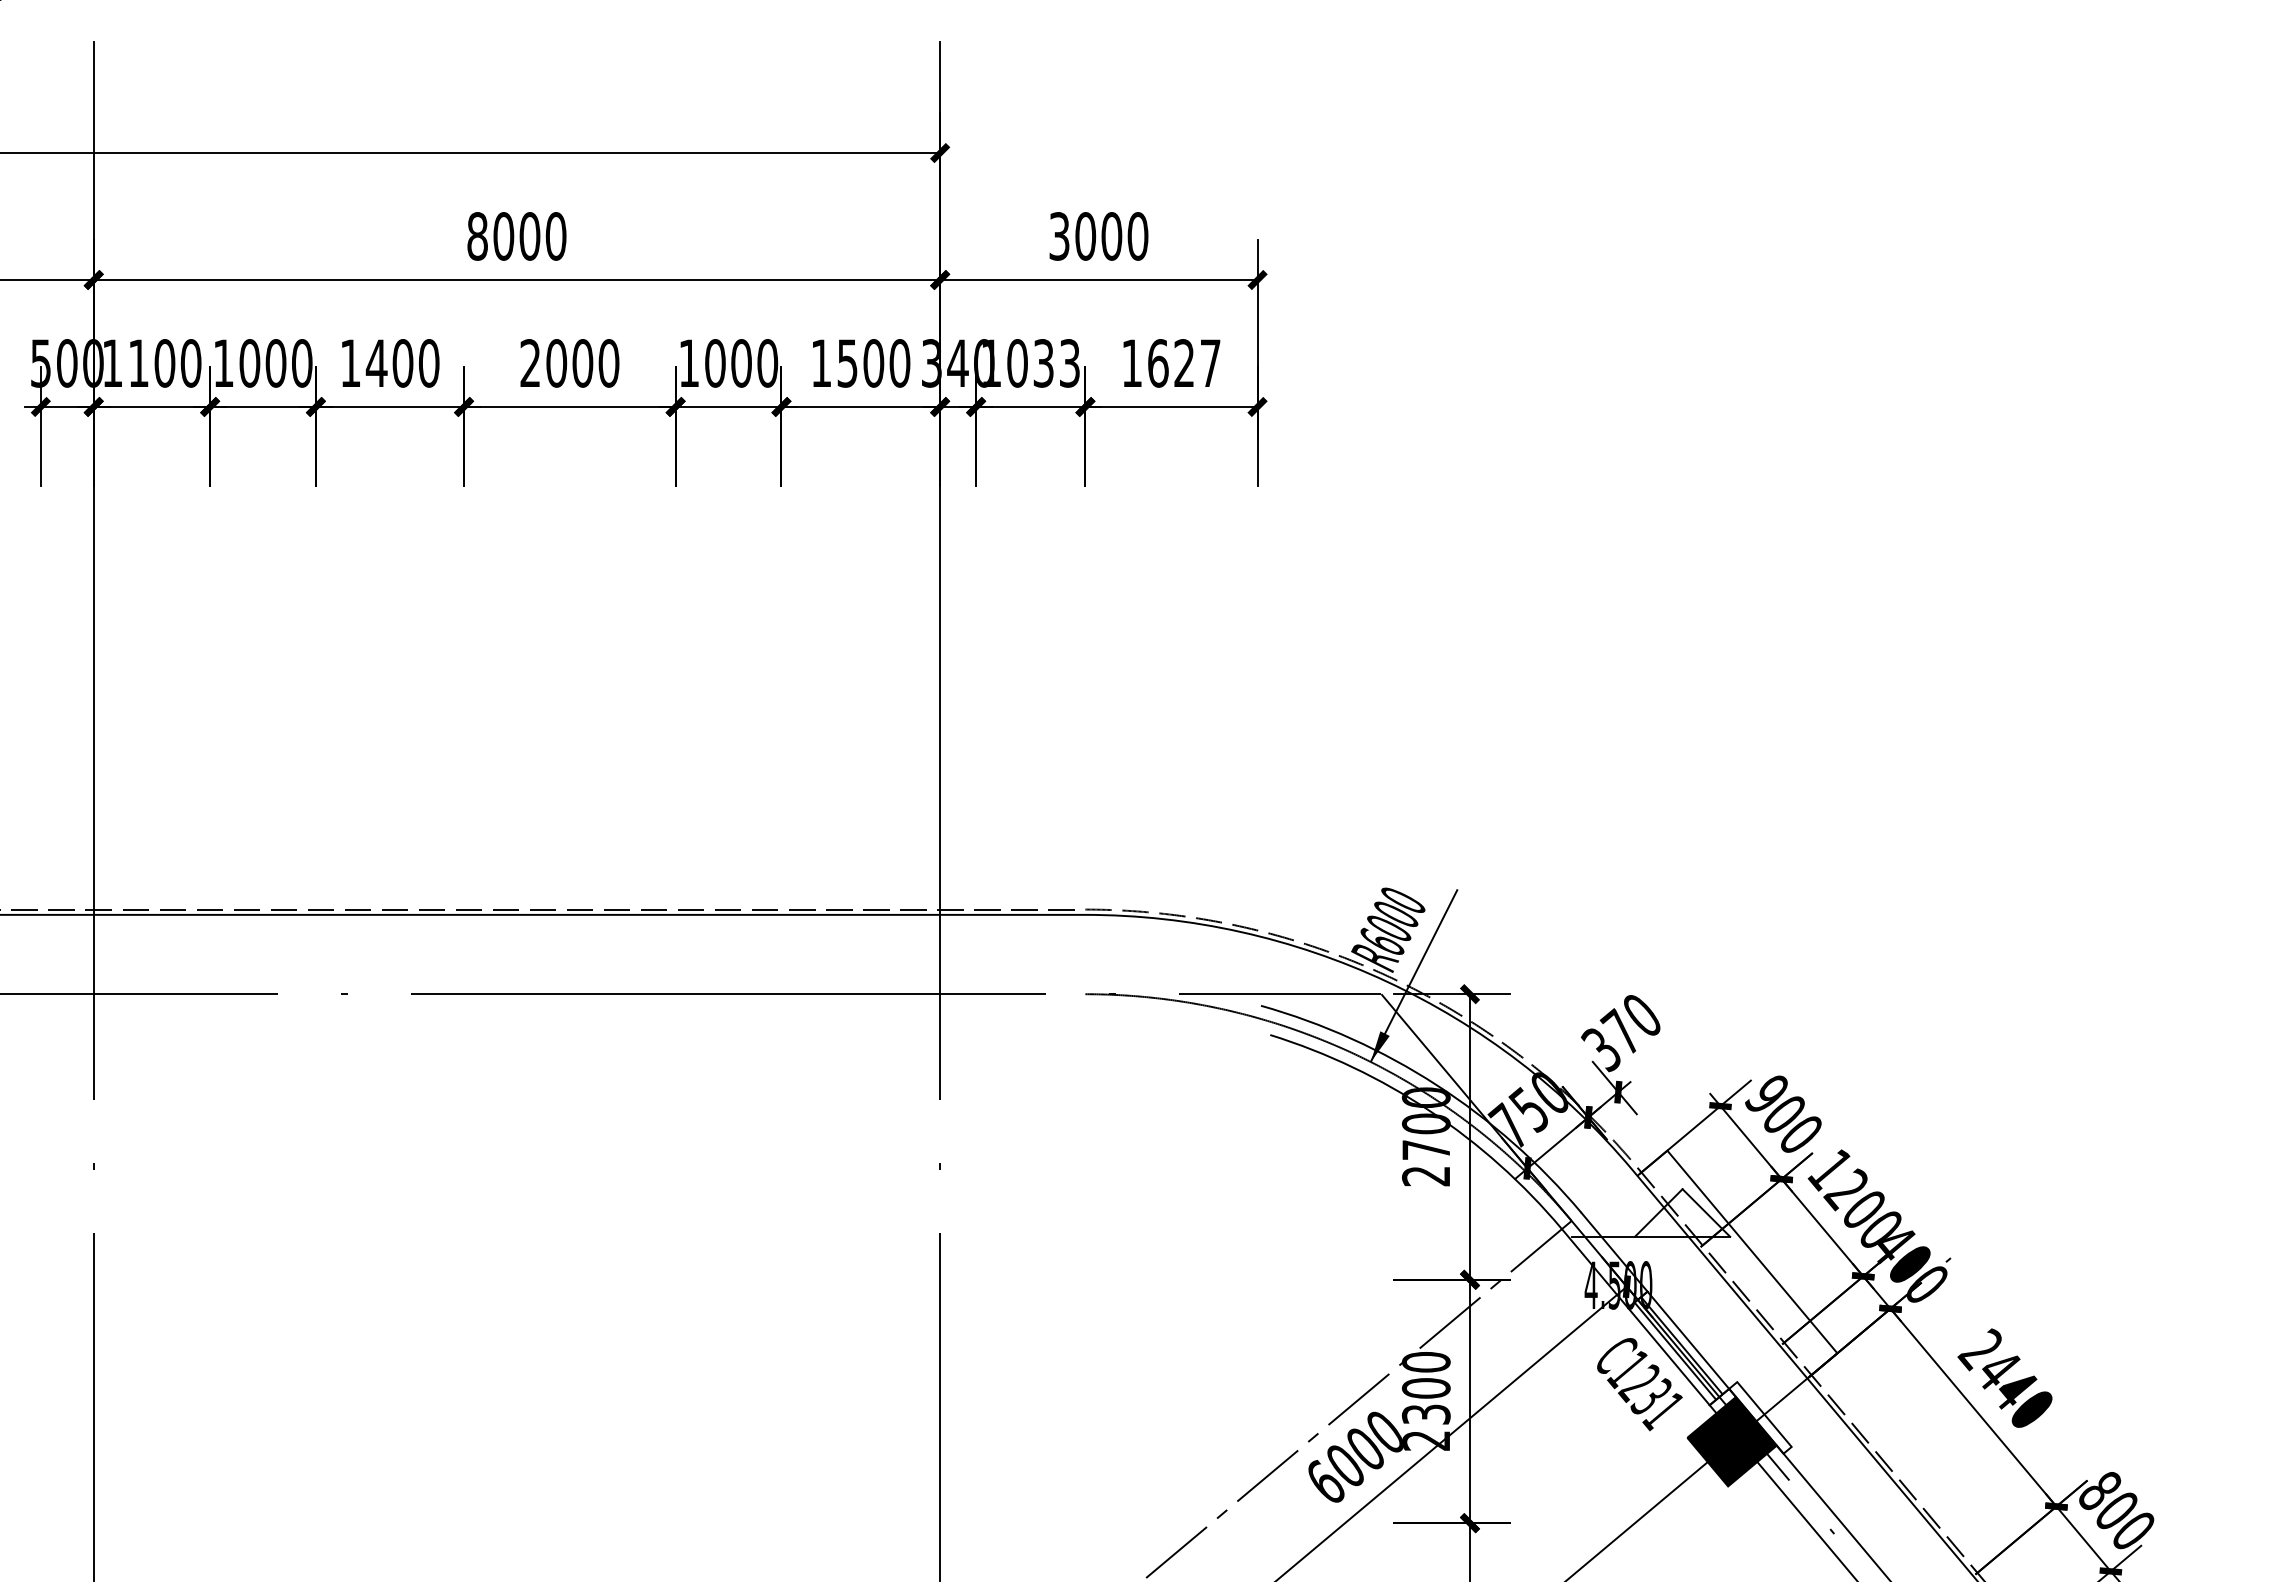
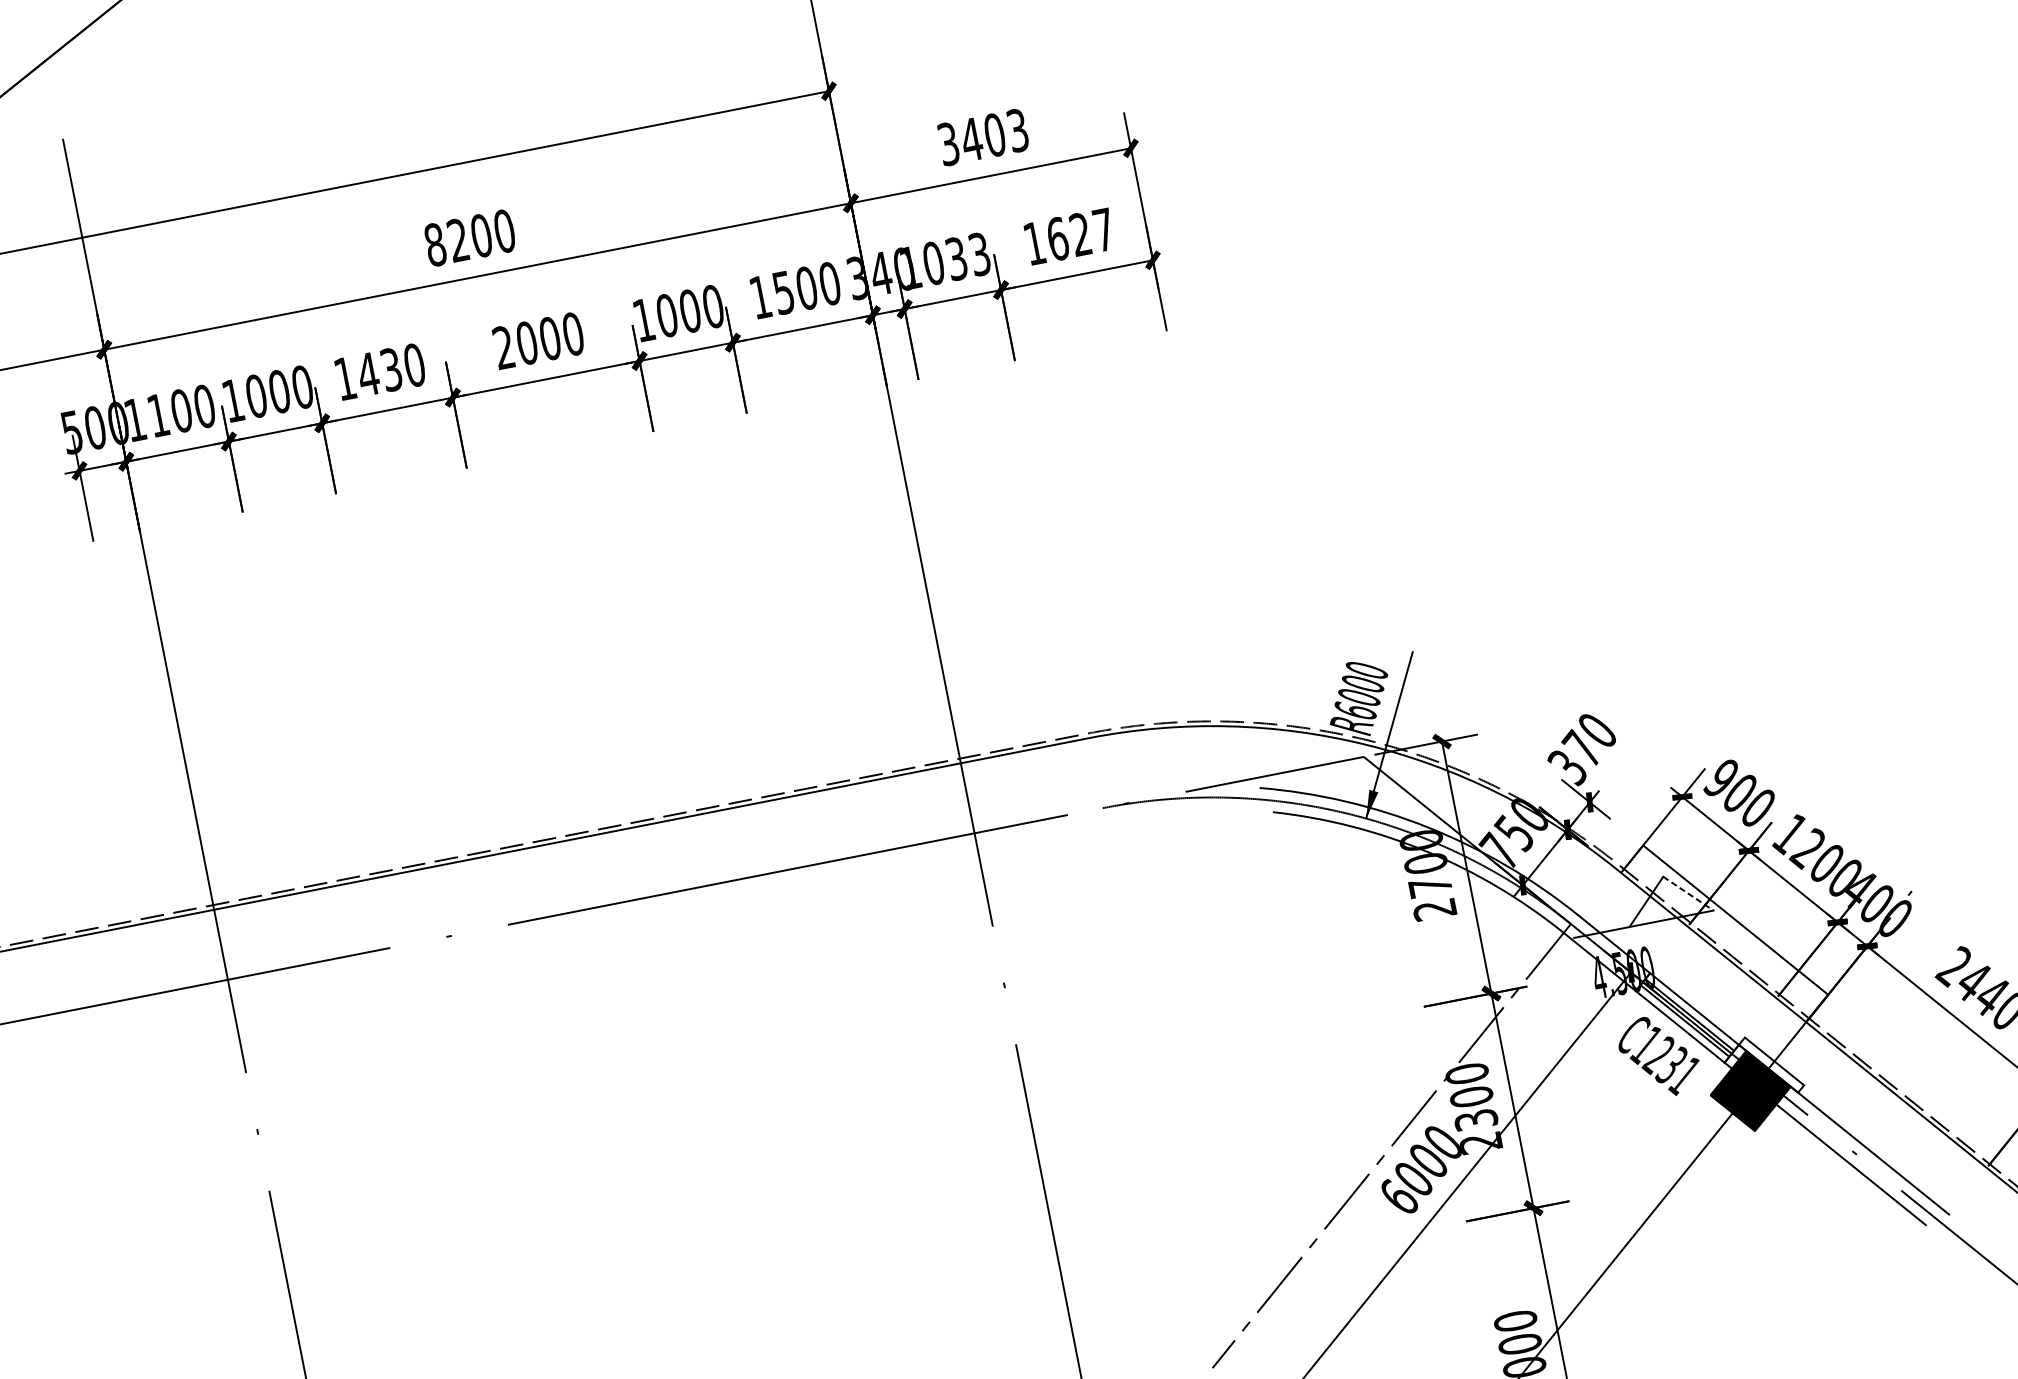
text: (503, 236) -> (458, 240), 8000 -> 8200
text: (1111, 236) -> (994, 135), 3000 -> 3403
text: (402, 363) -> (391, 369), 1400 -> 1430
line: (1706, 1212) -> (1688, 893), solid -> dashed

